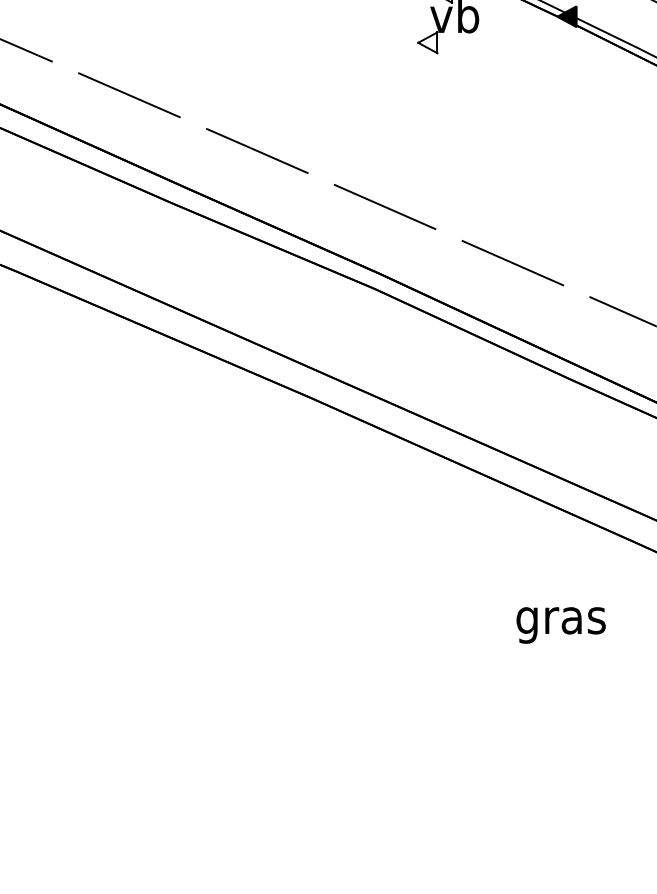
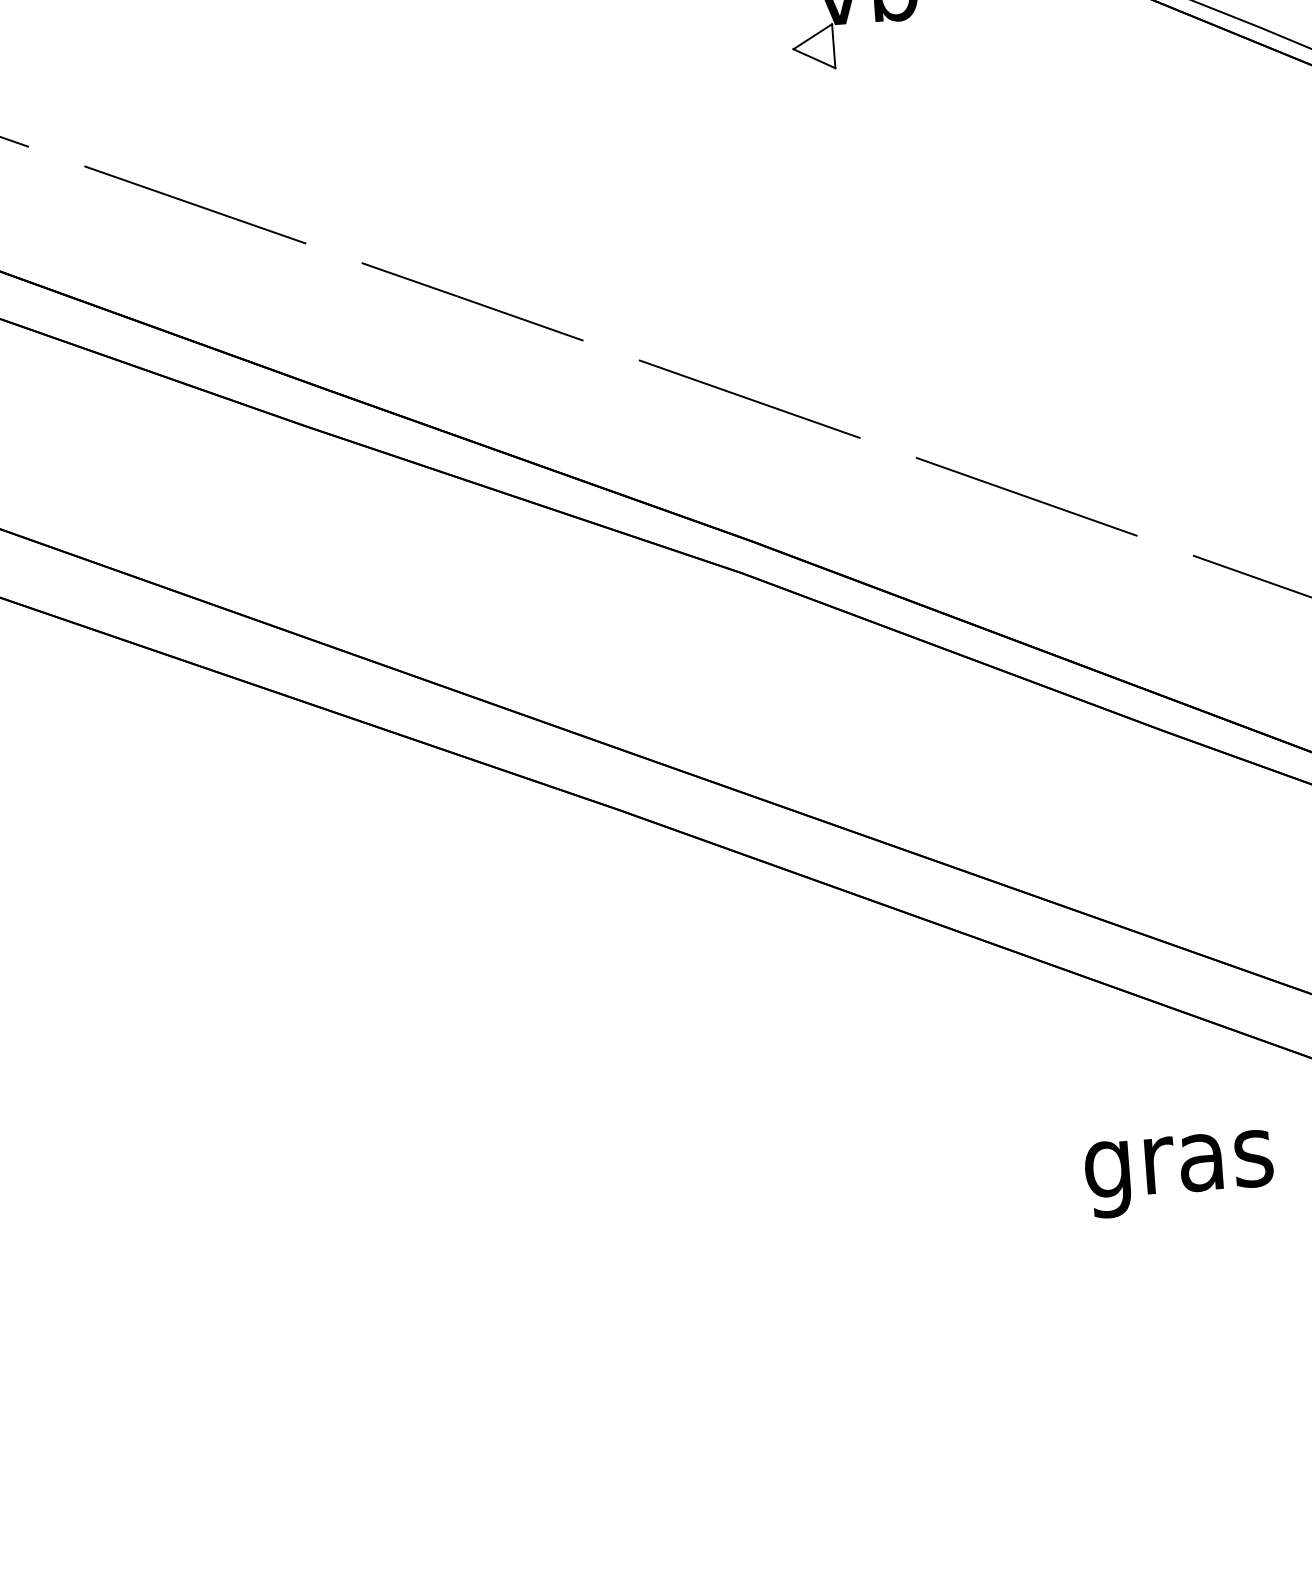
text: (560, 625) -> (1178, 1174), moved

